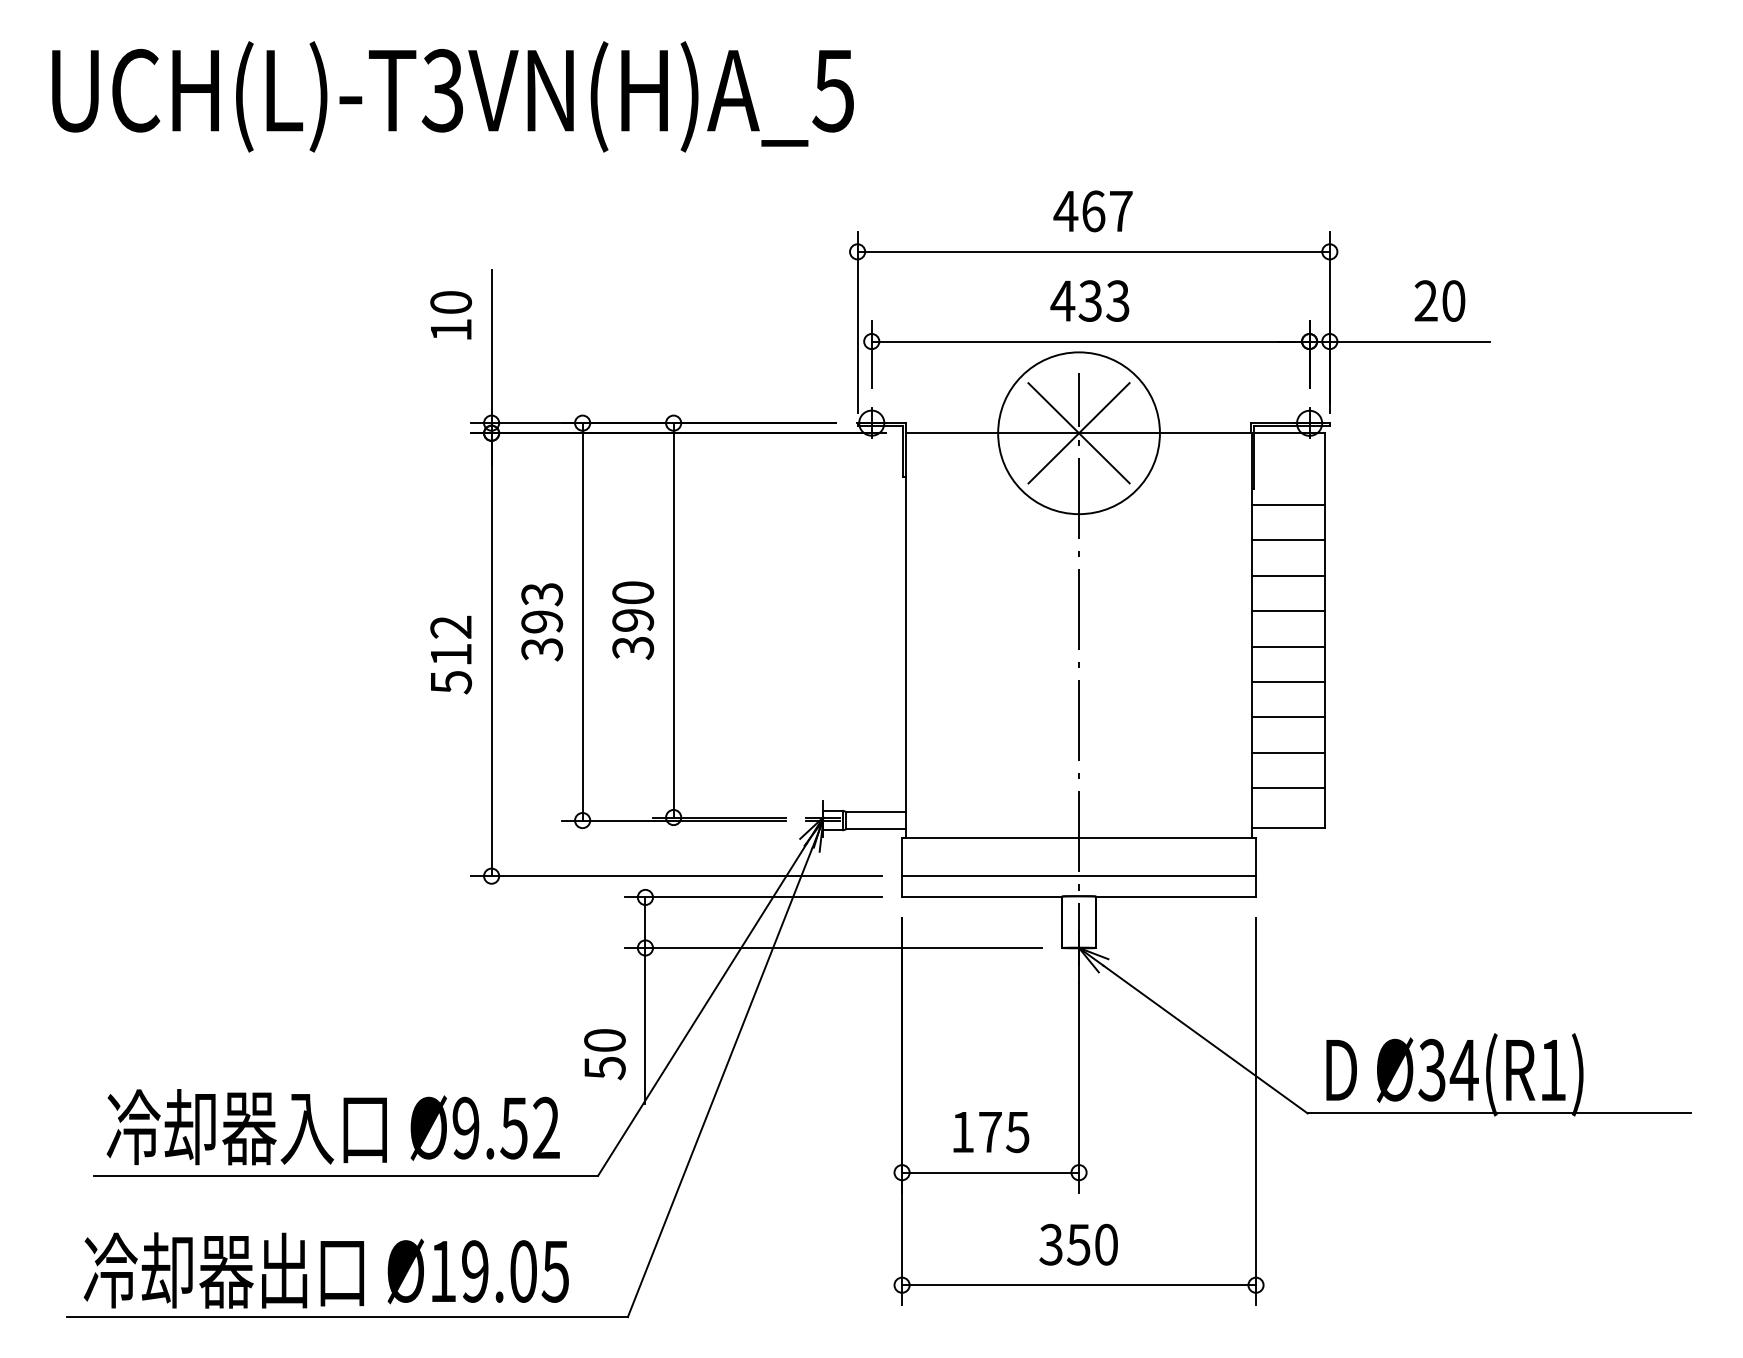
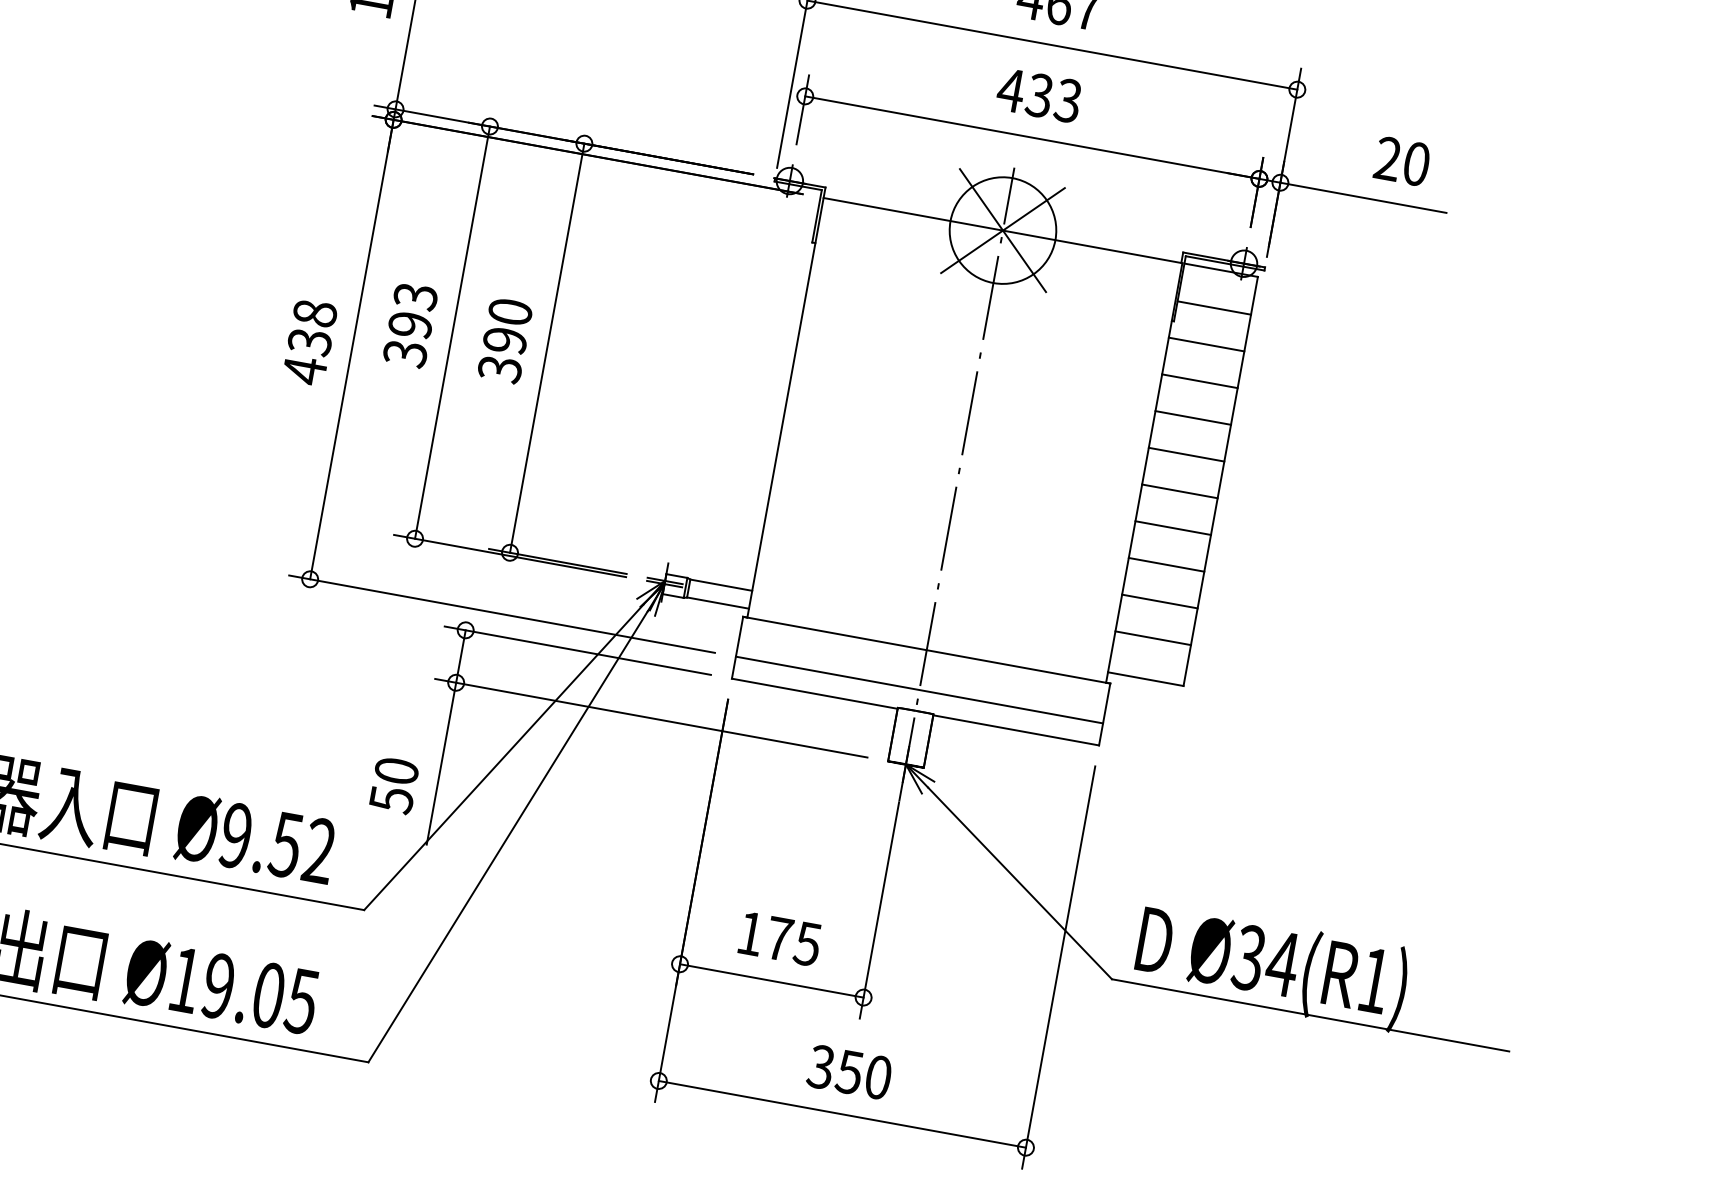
circle: (1078, 432) -> (1002, 229), size x0.62
line: (1288, 469) -> (1213, 307), added
text: (451, 654) -> (310, 341), 512 -> 438

